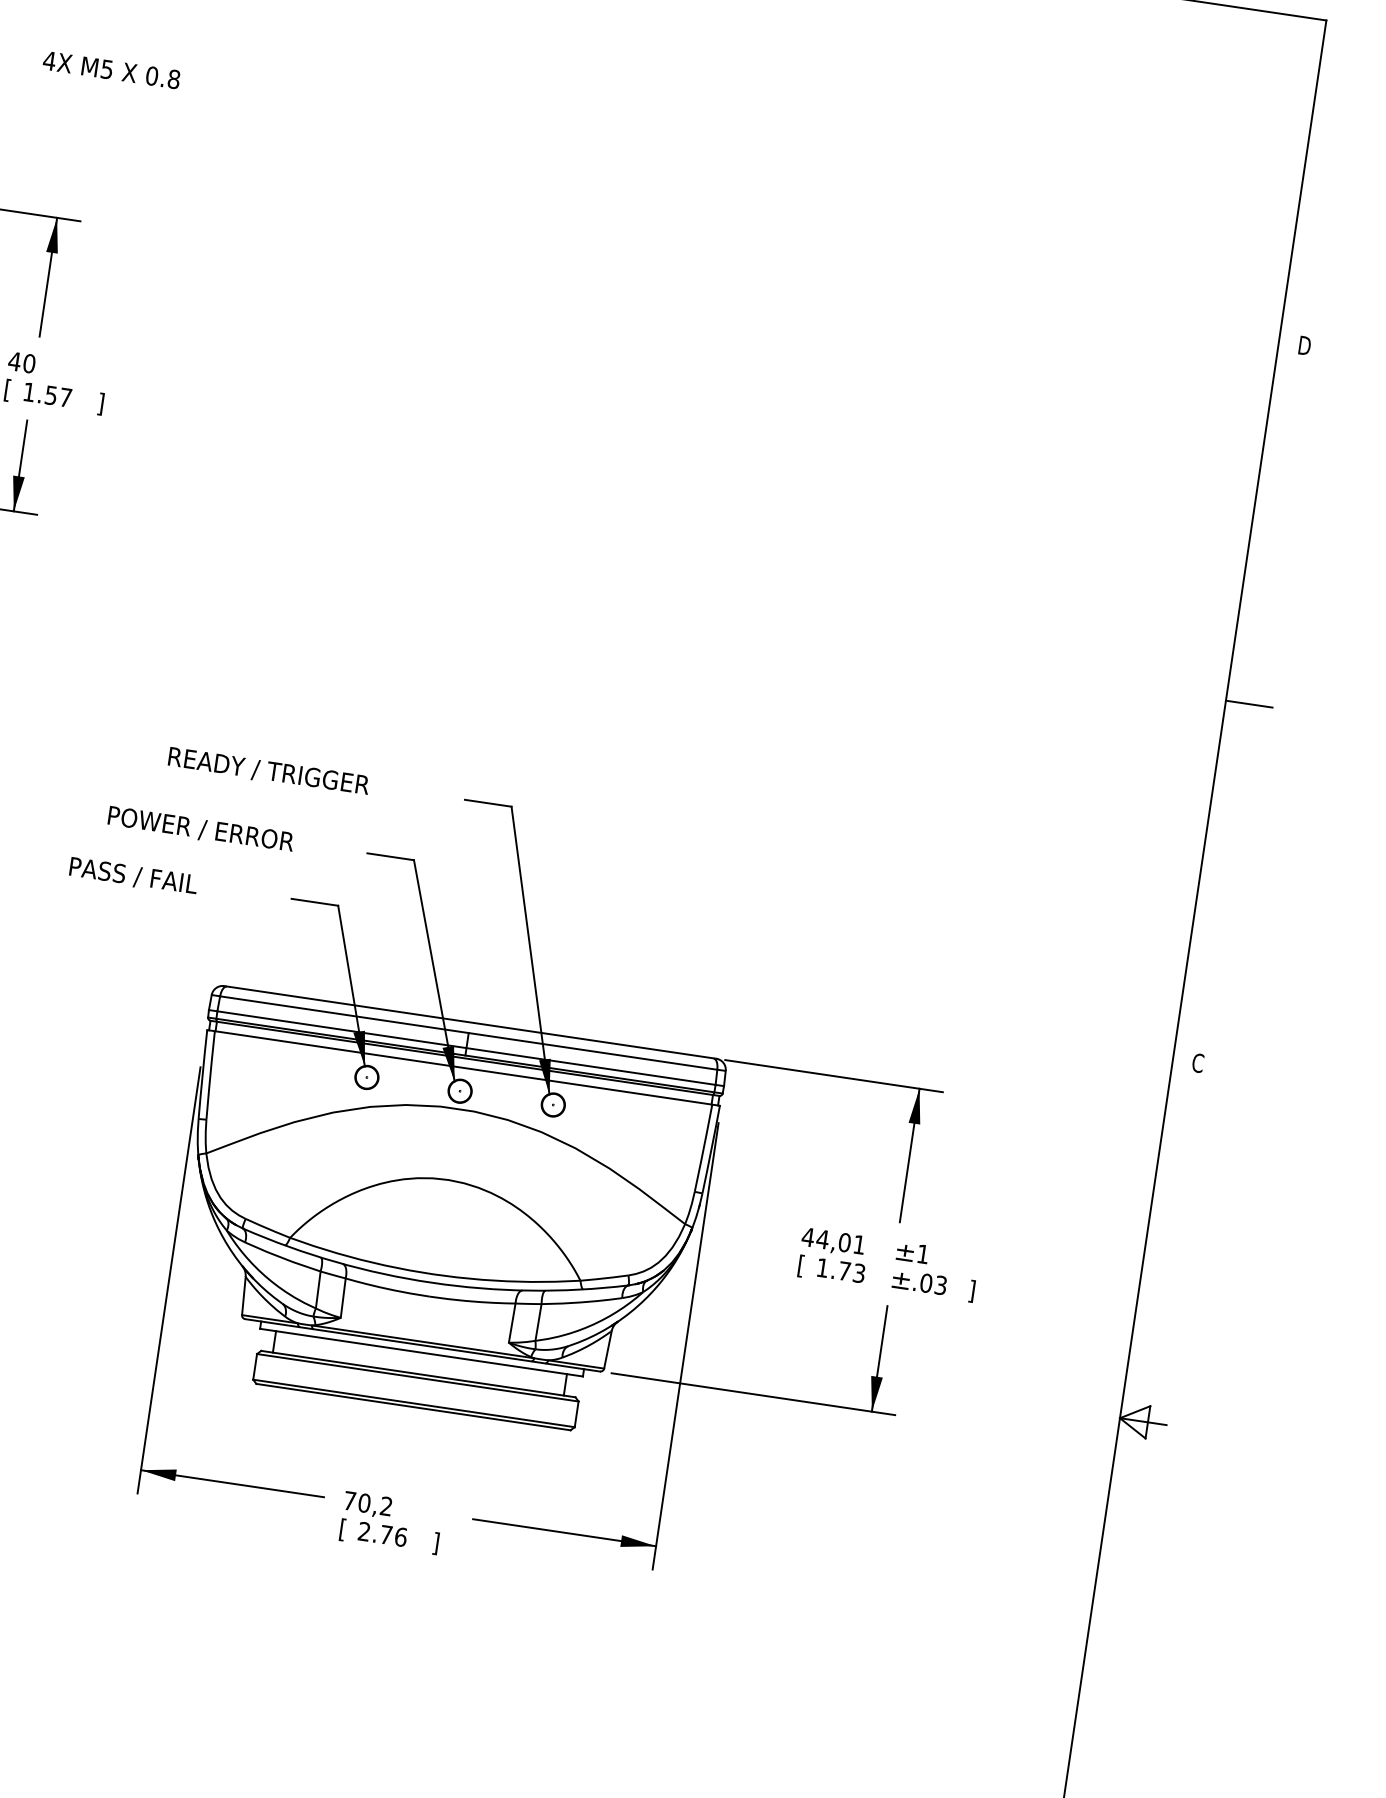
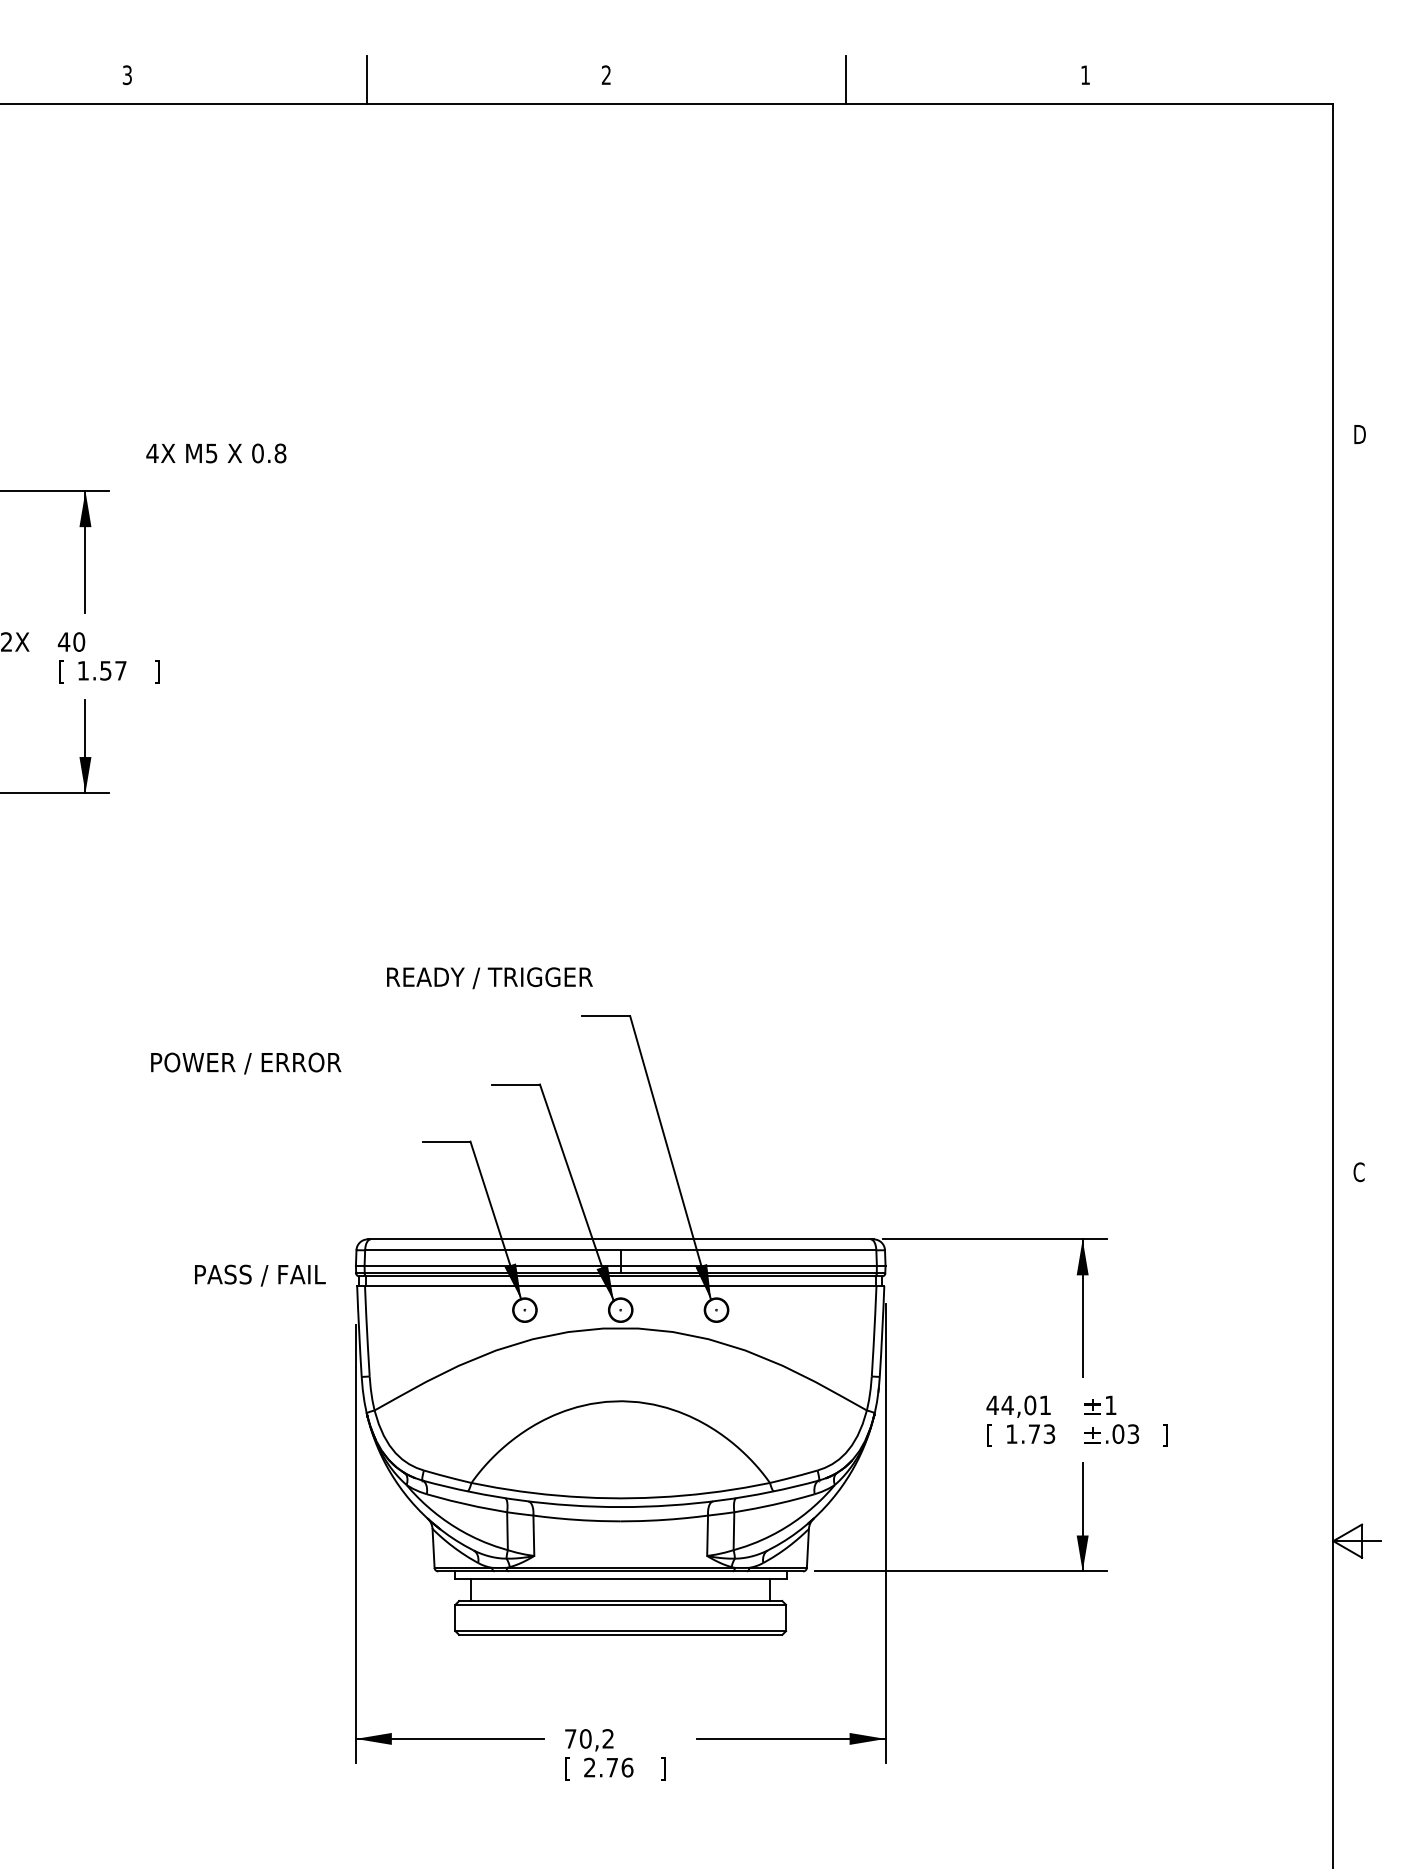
text: (111, 70) -> (216, 453), moved
line: (1249, 704) -> (1357, 803), removed
text: (268, 772) -> (489, 978), moved
text: (201, 829) -> (246, 1063), moved
text: (133, 876) -> (260, 1275), moved

